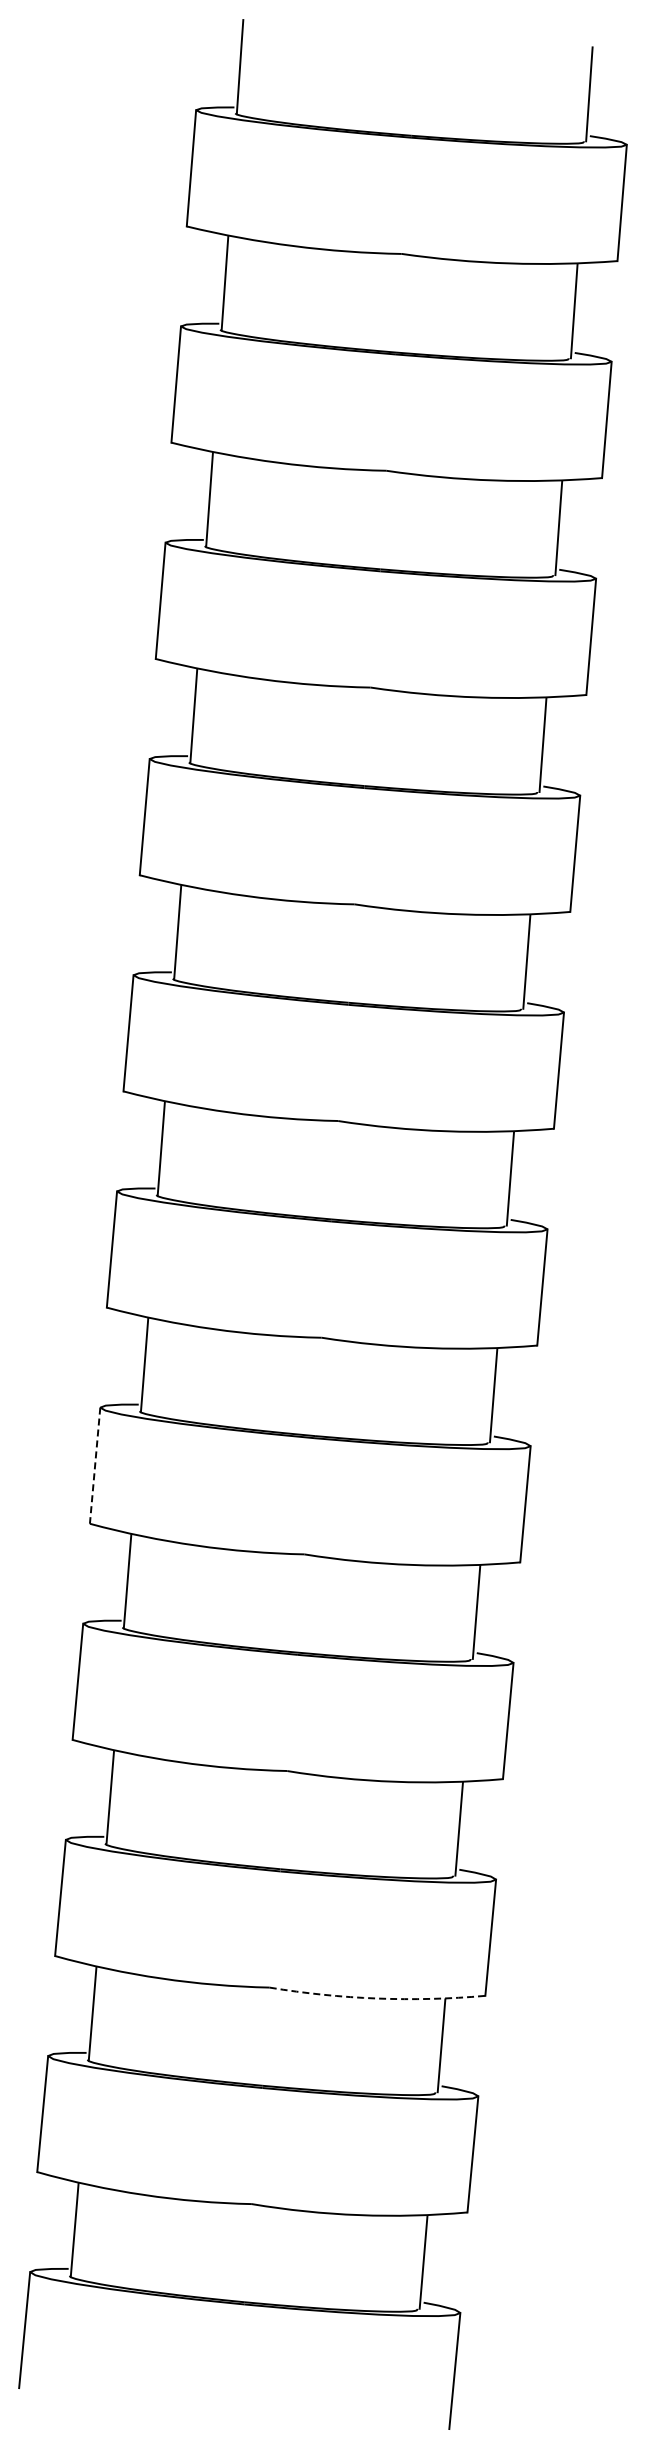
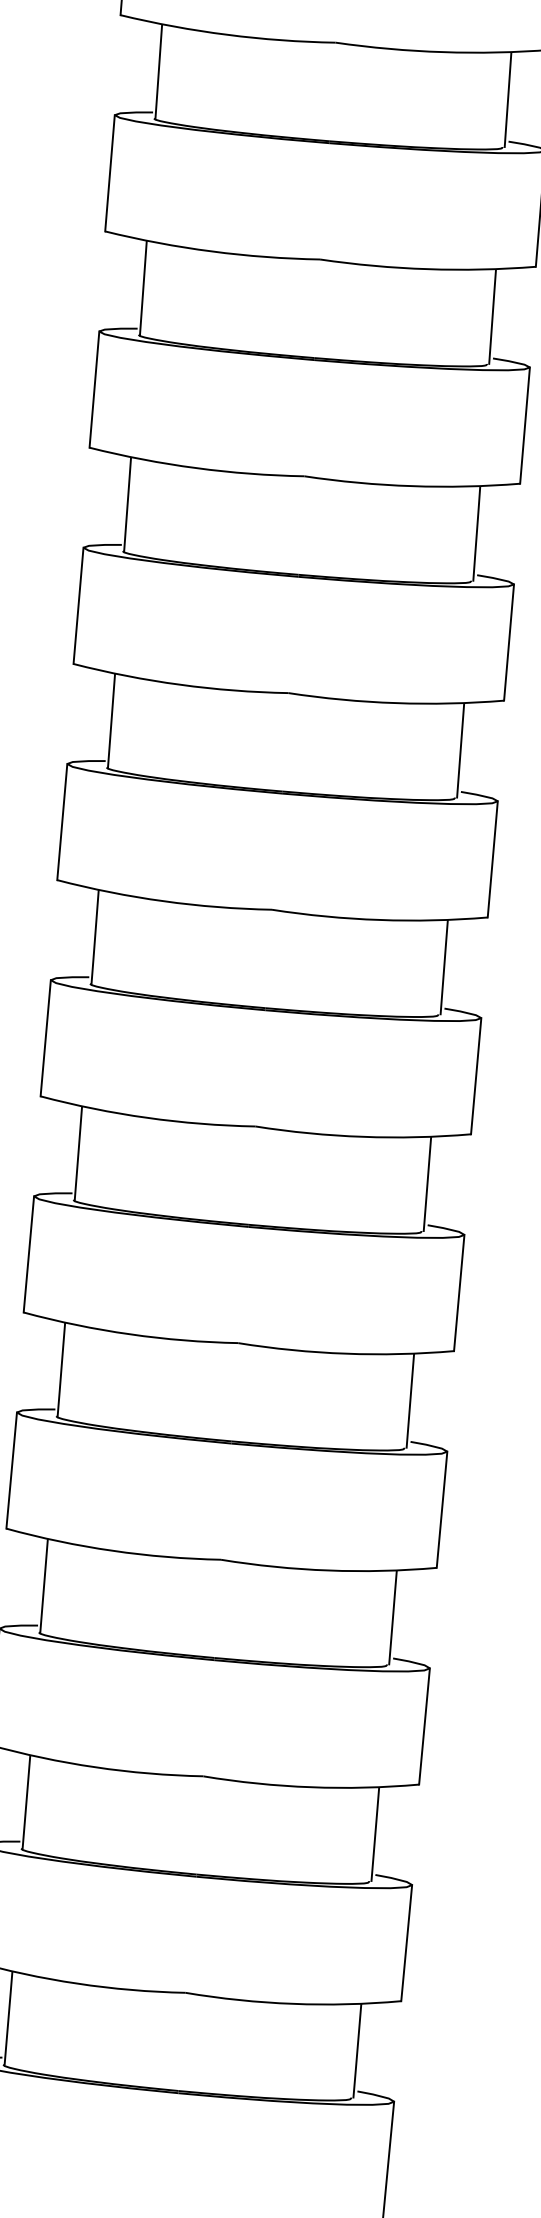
line: (95, 1466) -> (29, 1255), dashed -> solid
arc: (377, 1998) -> (311, 1787), dashed -> solid

